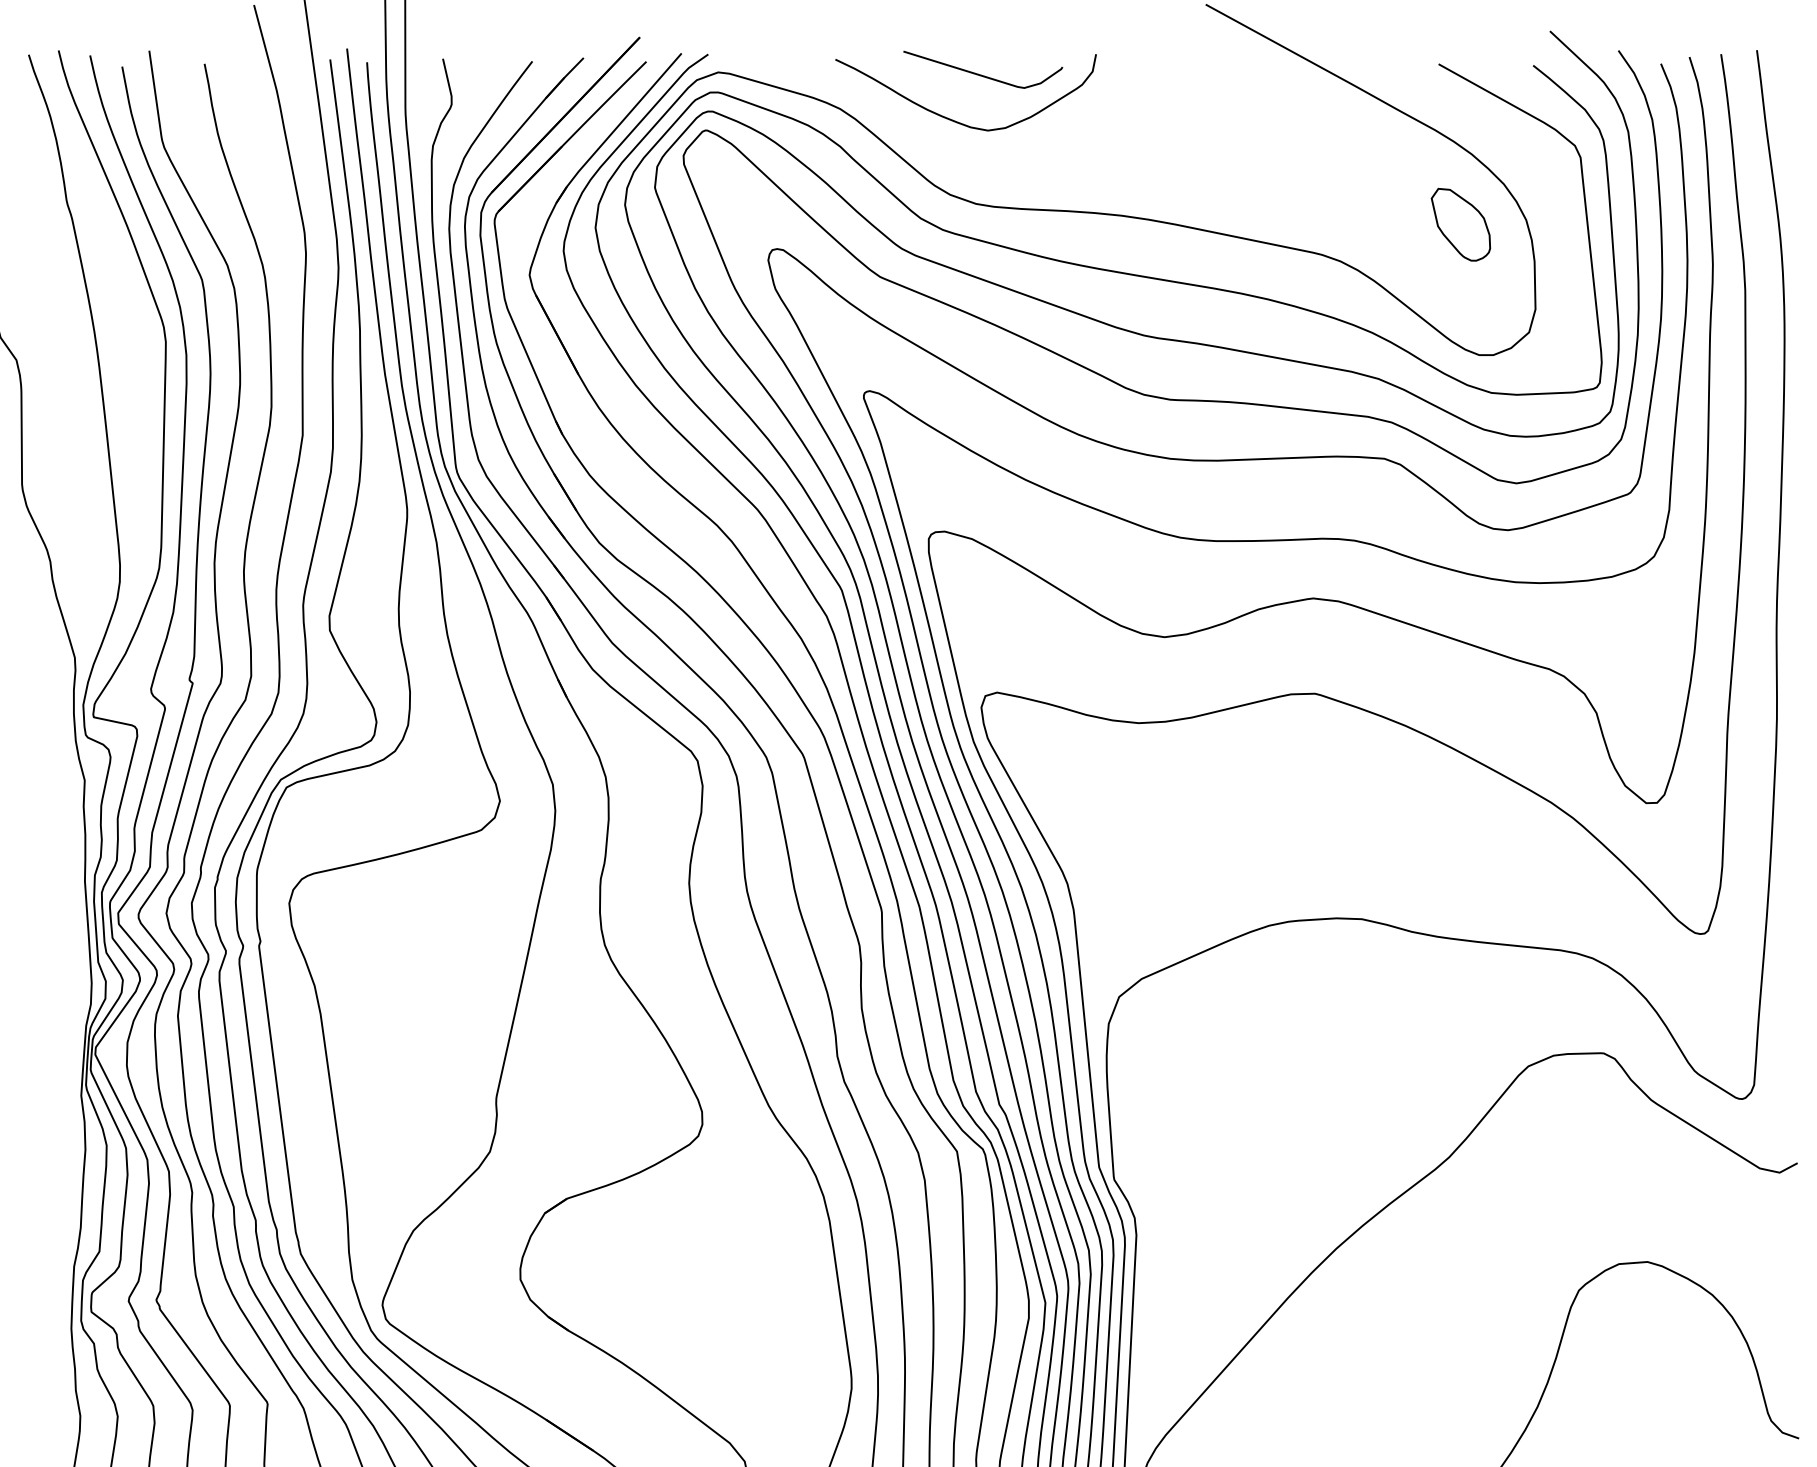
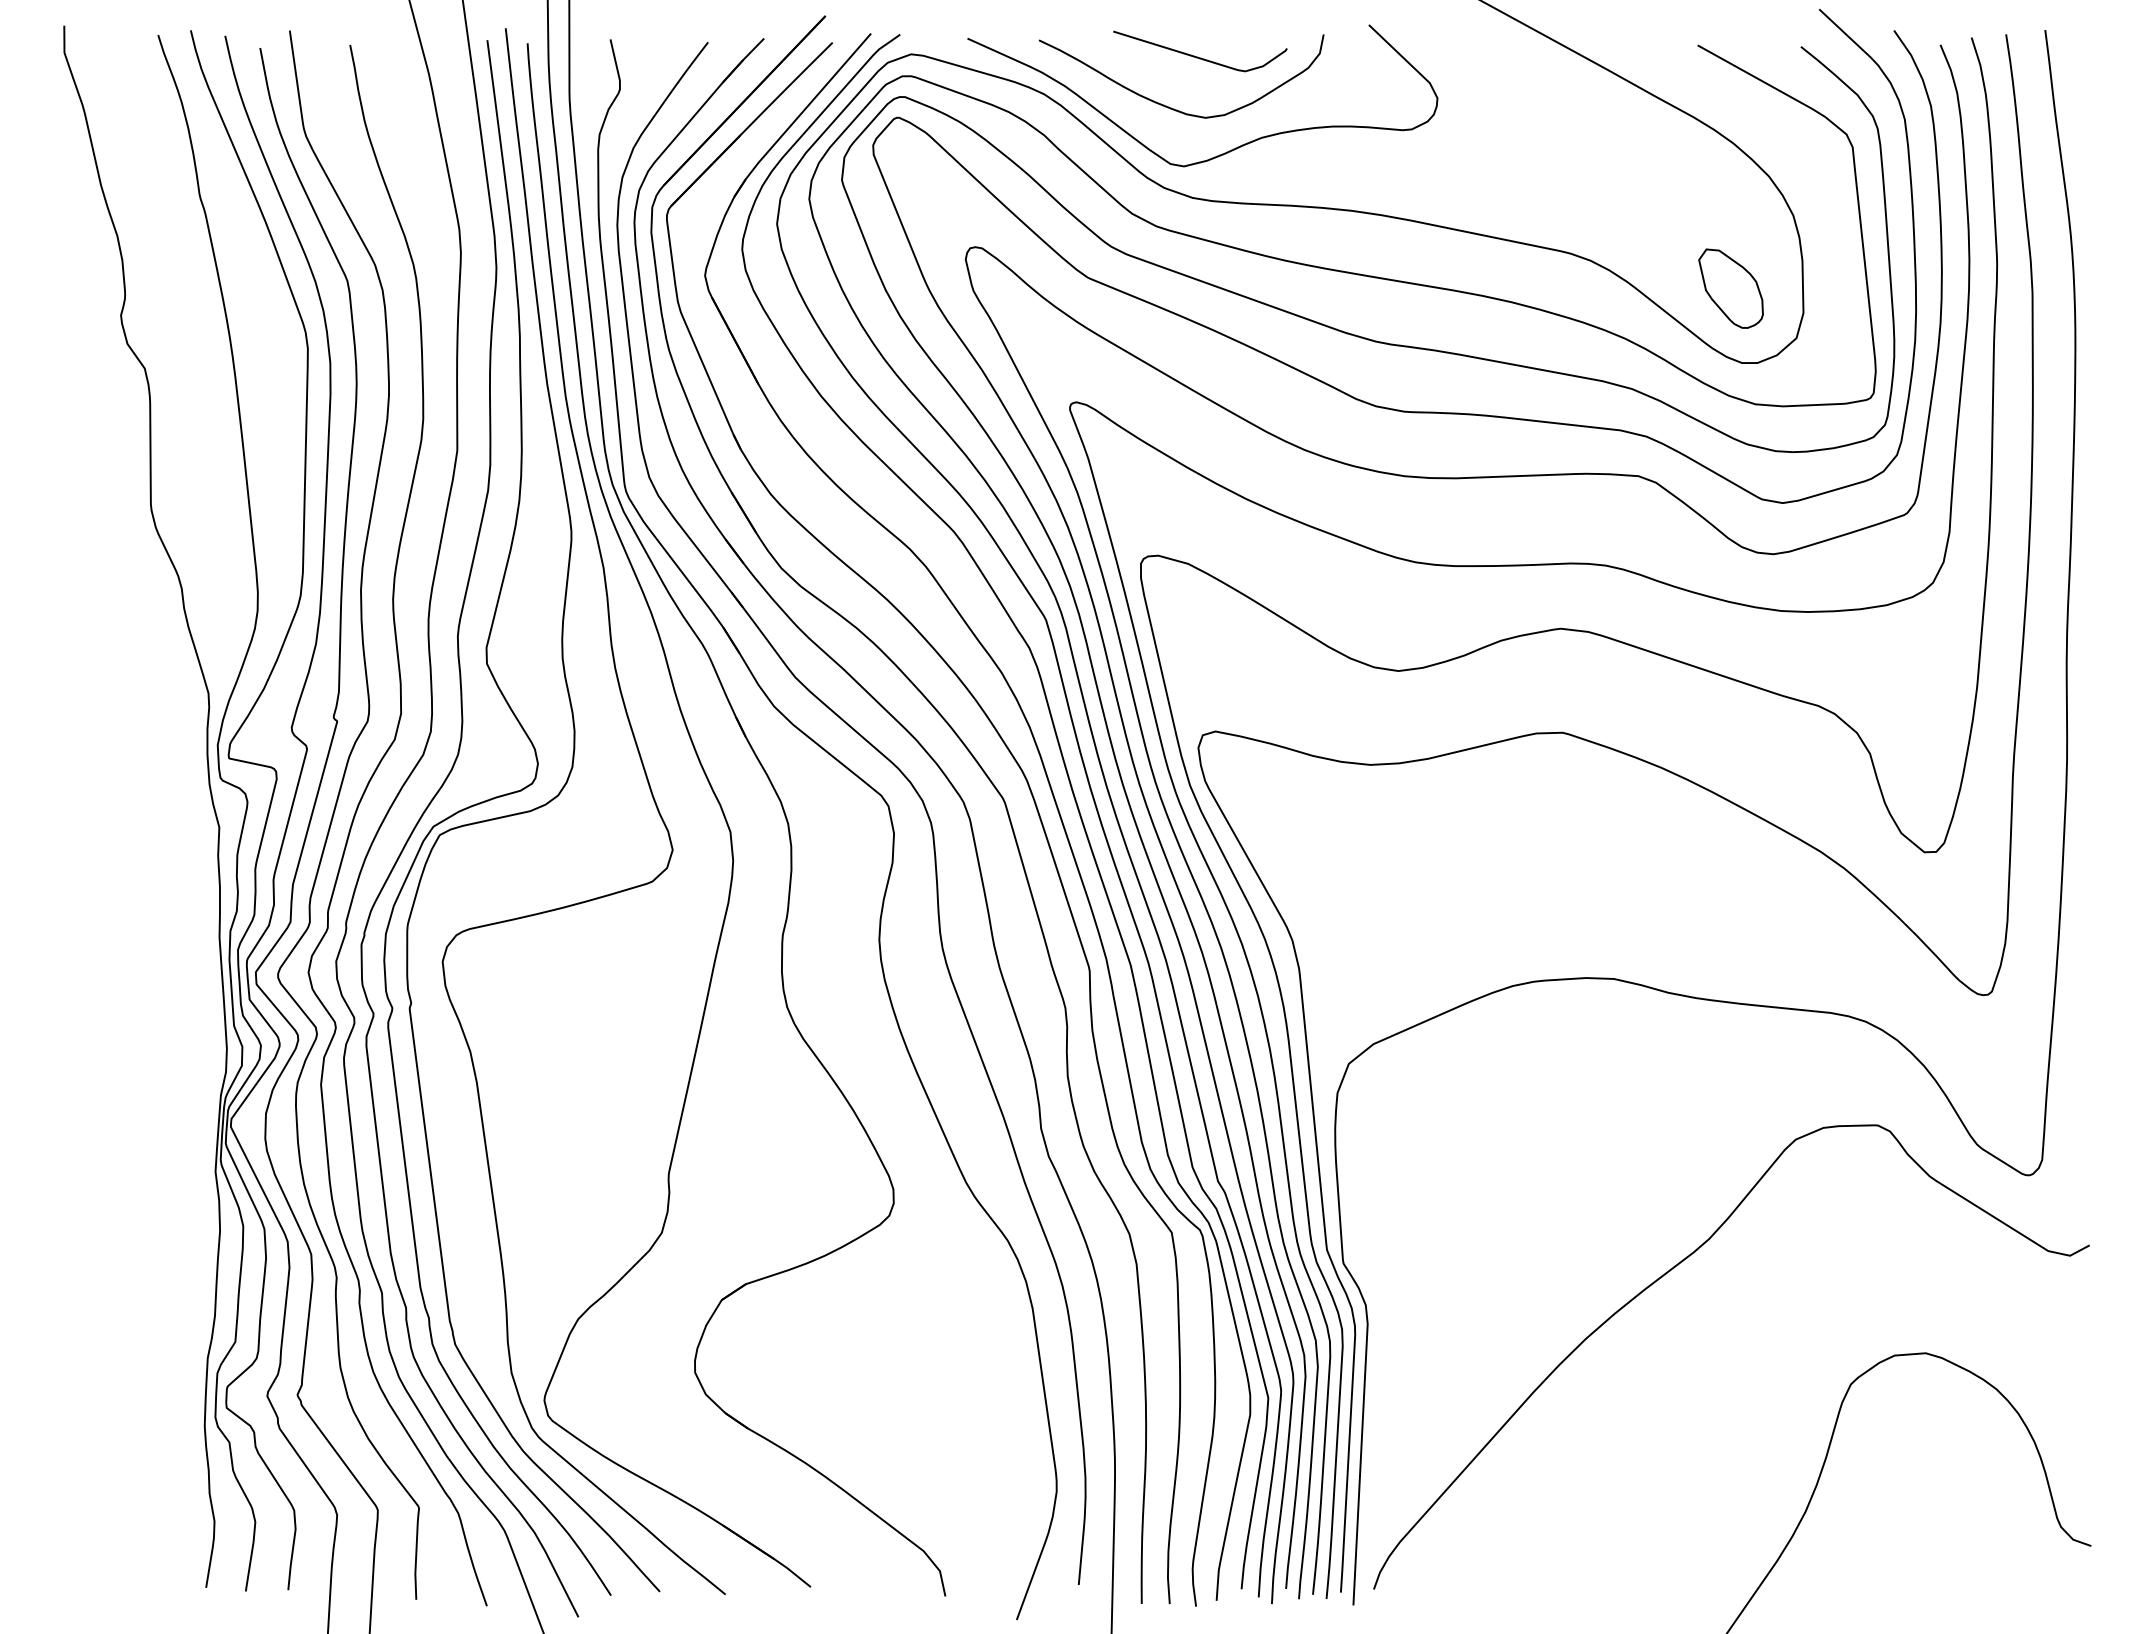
curve: (1005, 162) -> (1224, 152), added
part: (1460, 224) -> (1730, 288), moved

